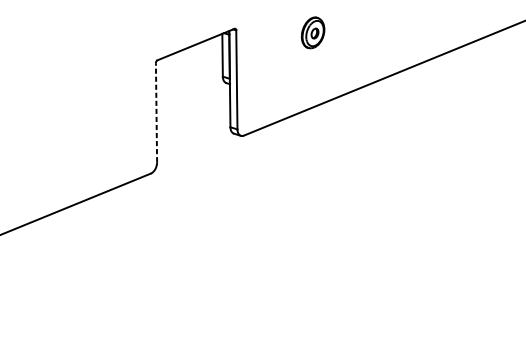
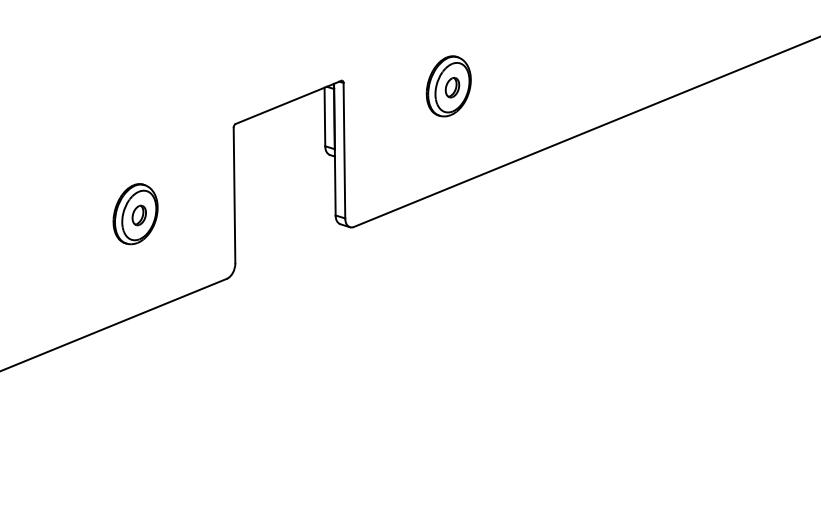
part: (312, 32) -> (448, 86), size x1.43
line: (156, 112) -> (234, 195), dashed -> solid
part: (84, 126) -> (135, 214), added

